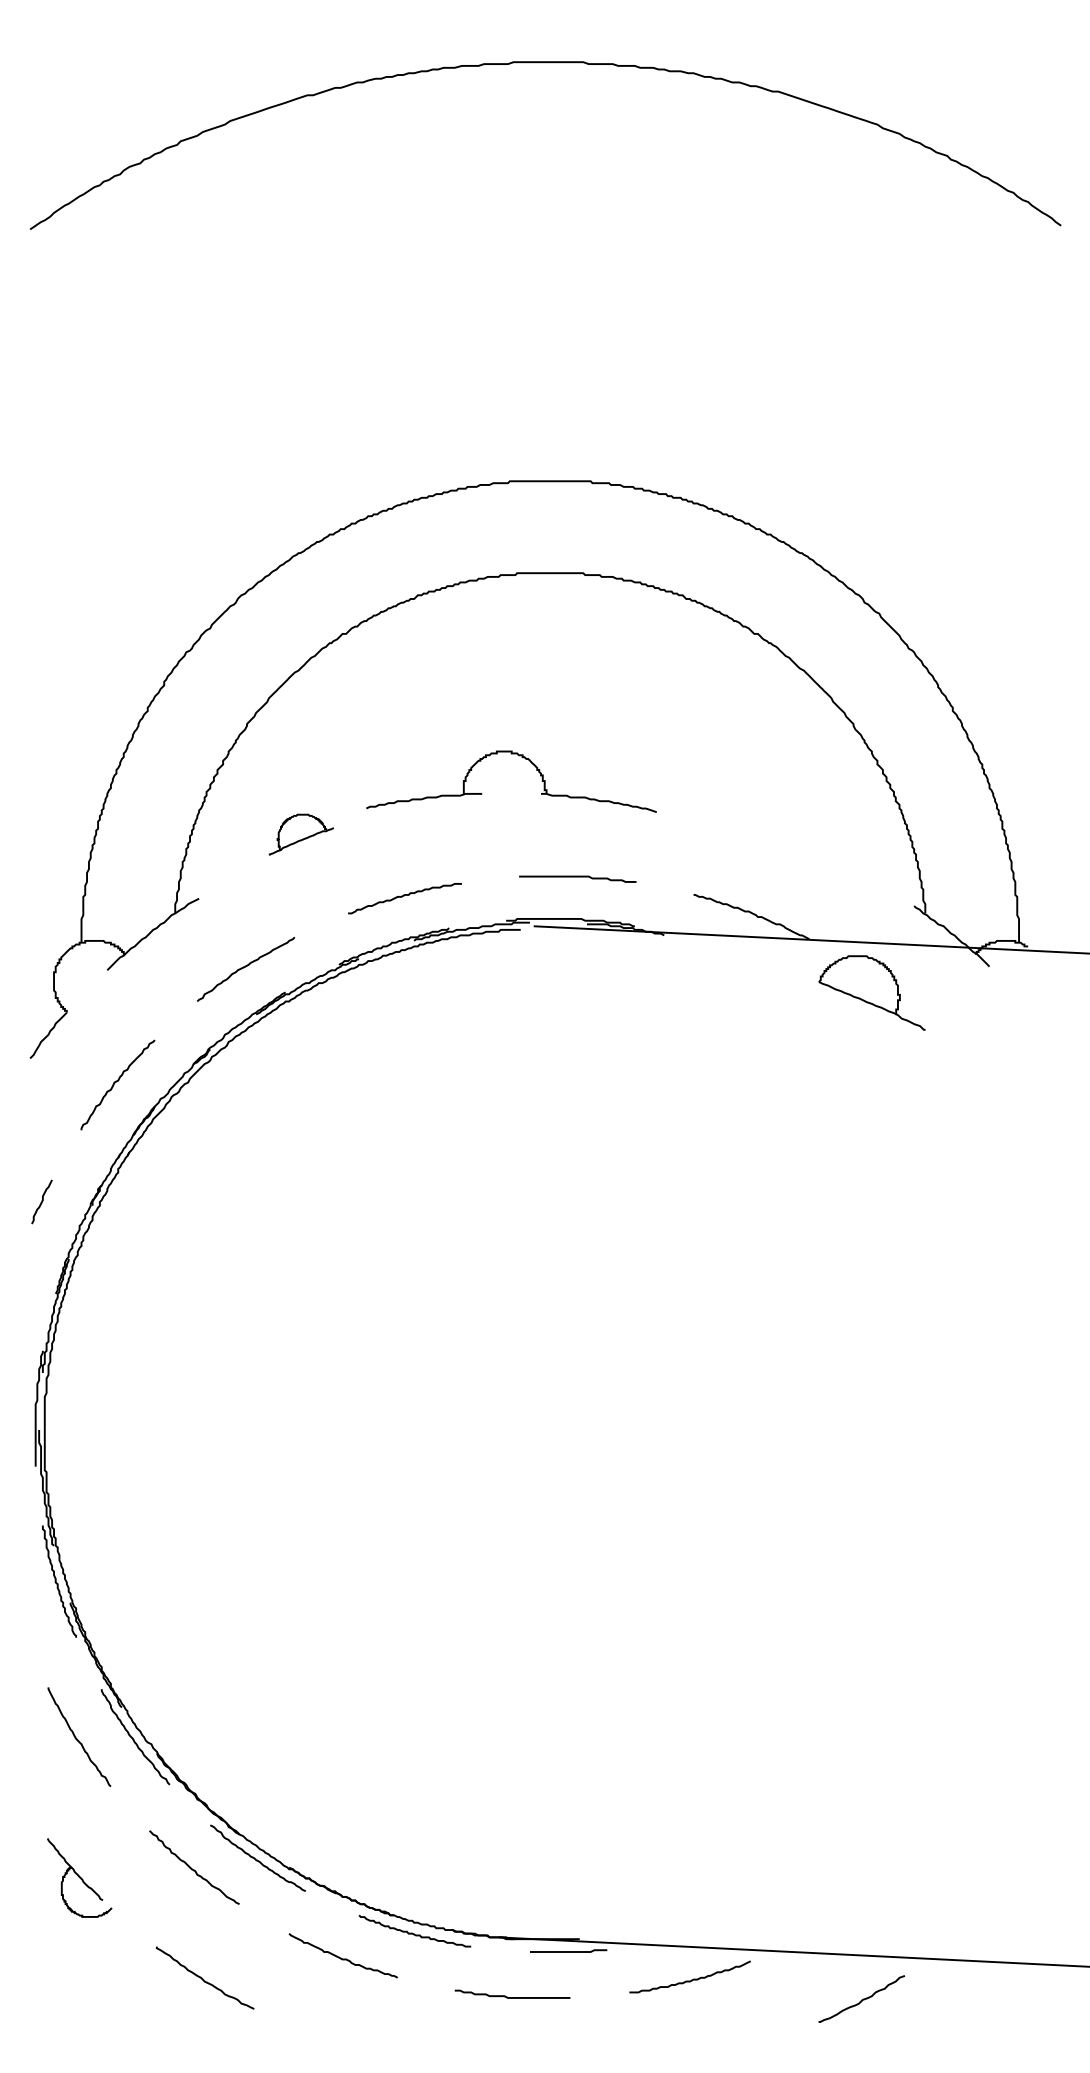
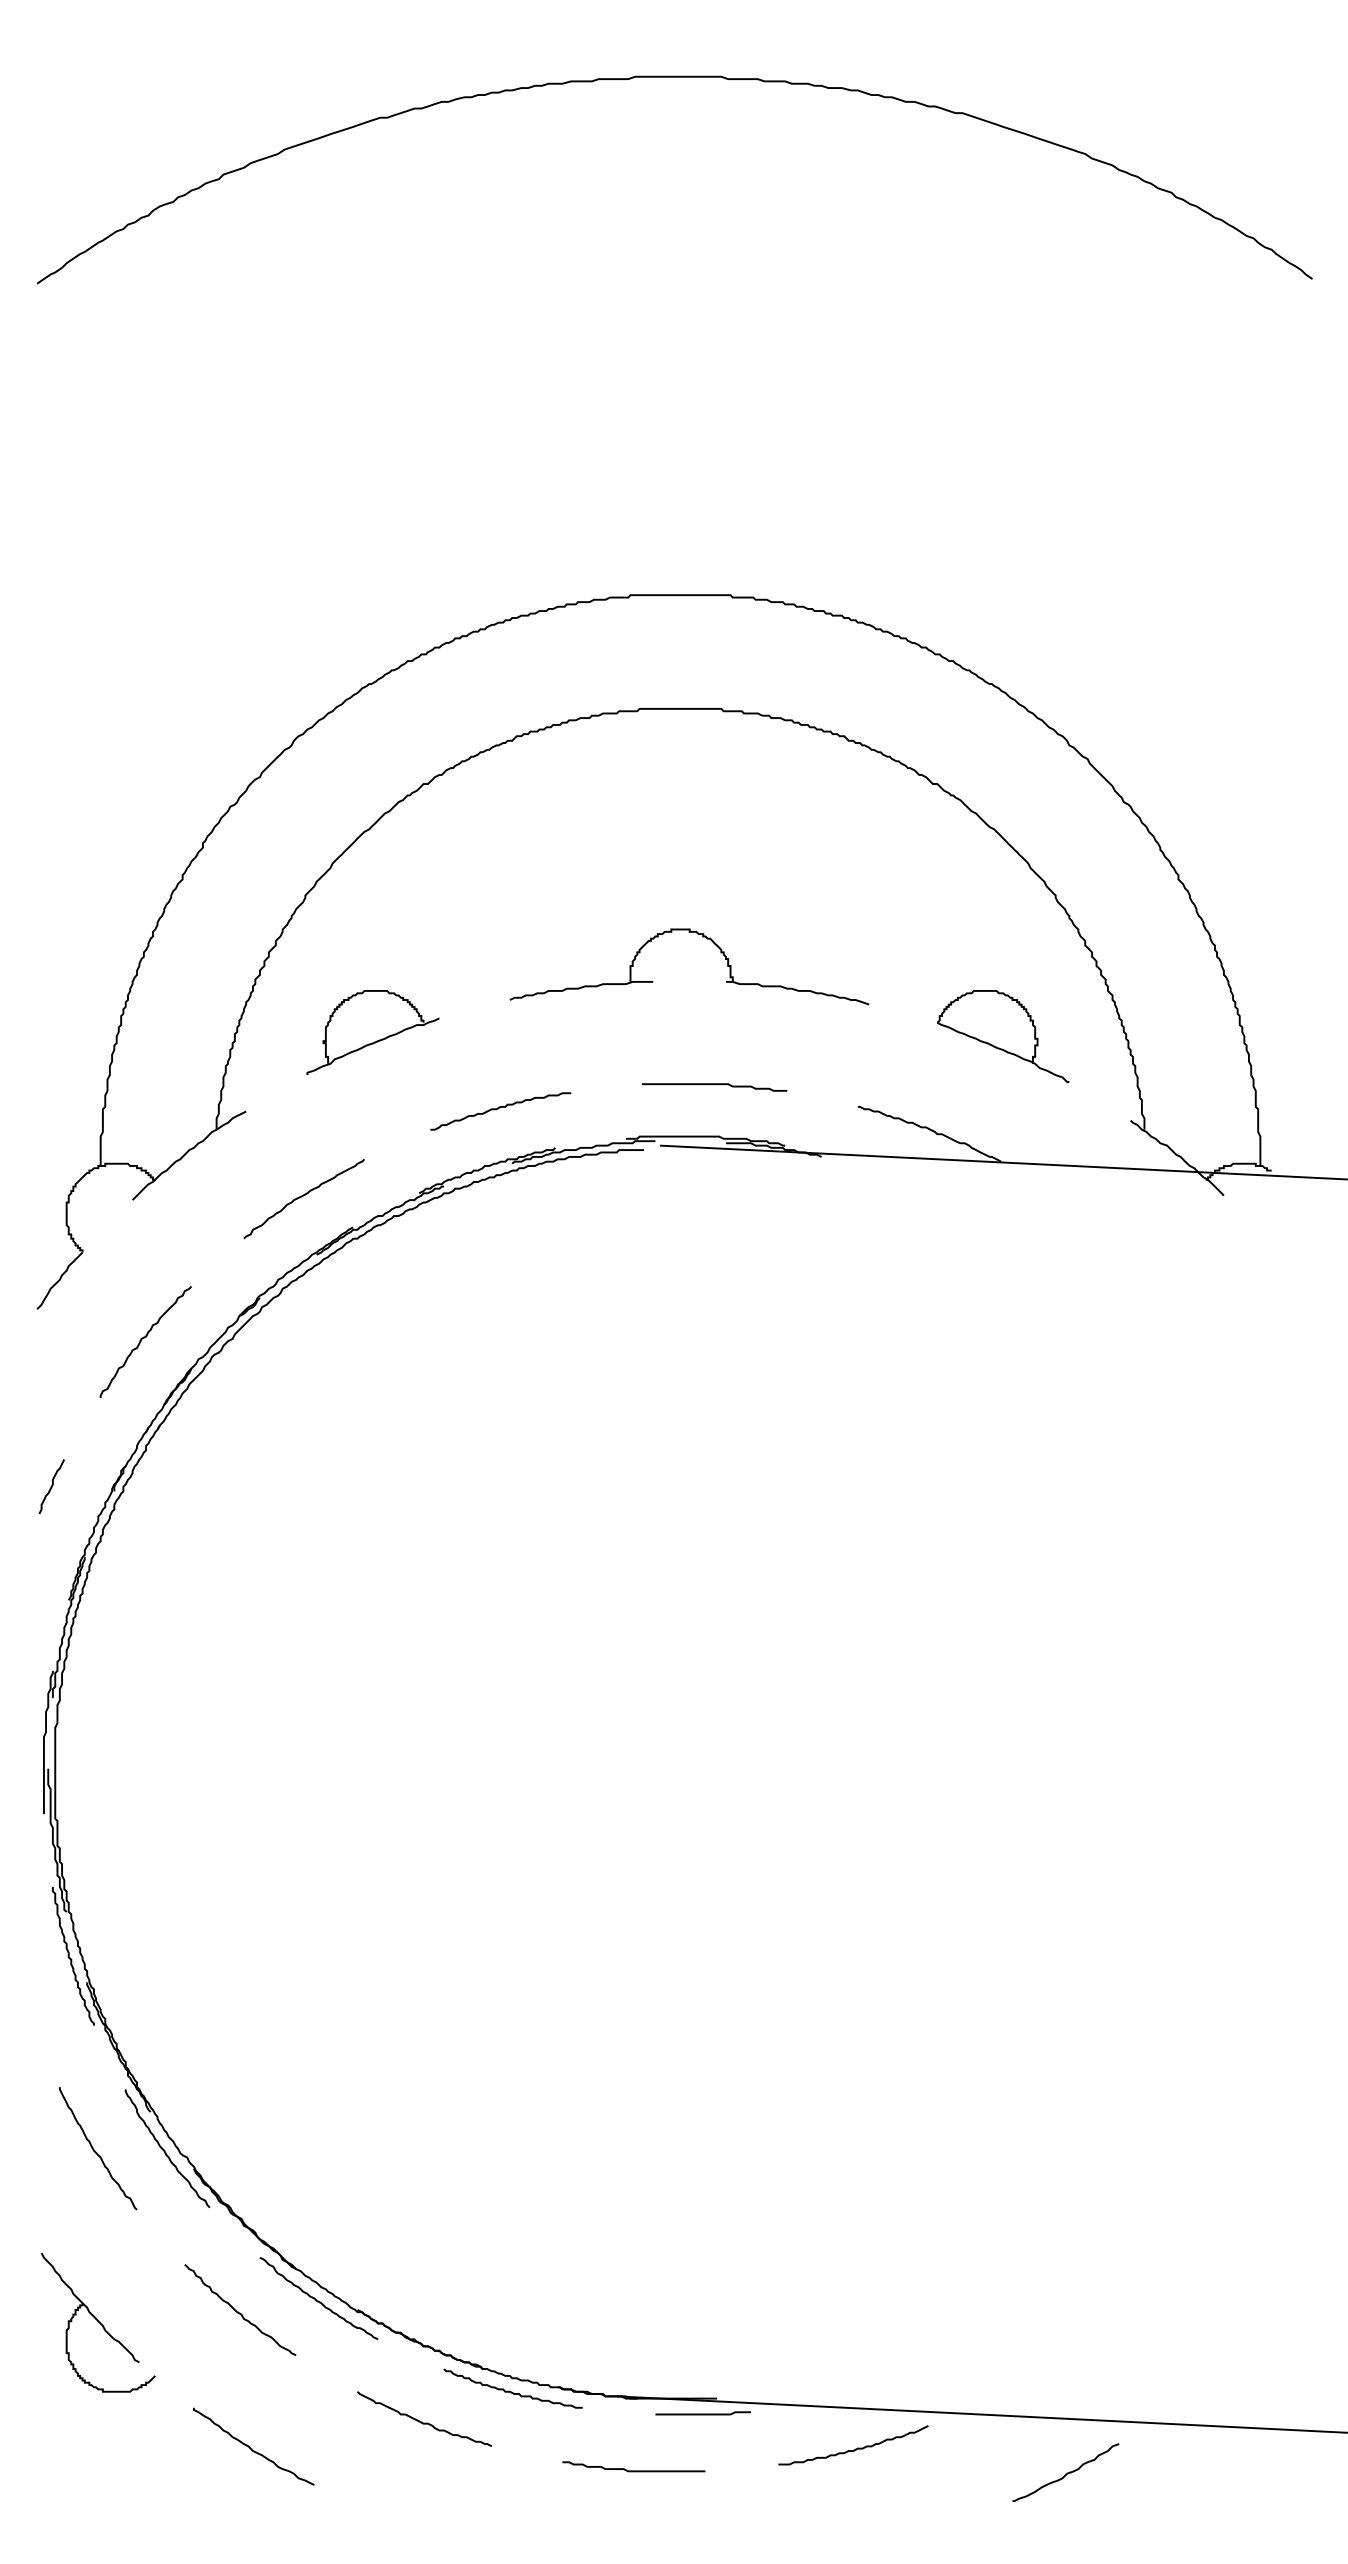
part: (522, 758) -> (703, 938), moved
part: (301, 834) -> (372, 1032), size x1.67
part: (871, 992) -> (1002, 1035), moved
part: (79, 1877) -> (98, 2322), size x1.43

